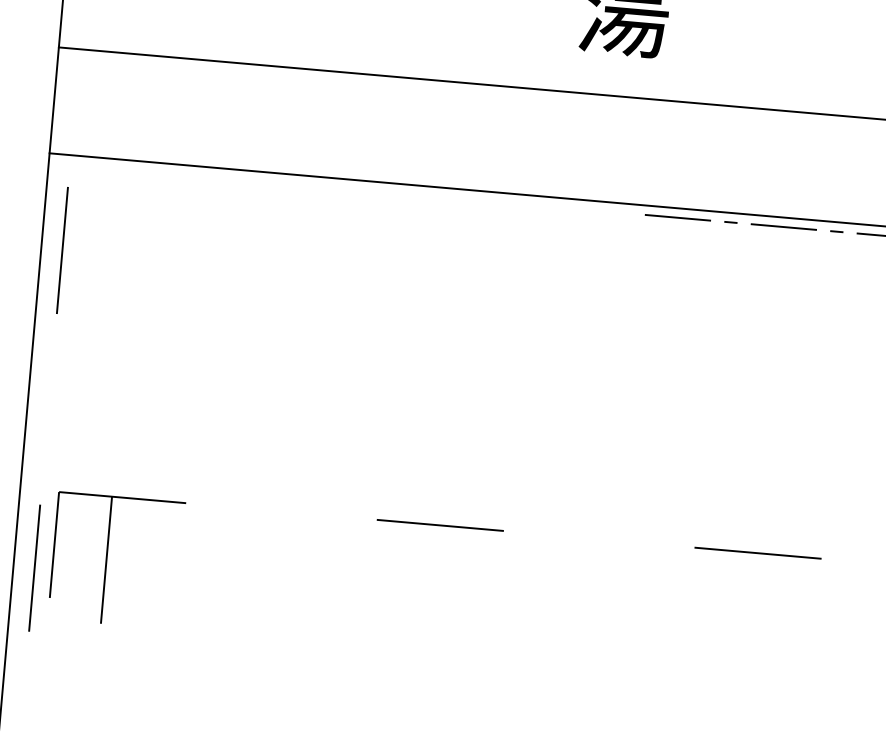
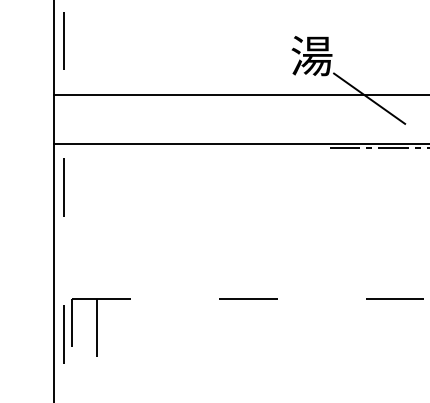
line: (740, 115) -> (369, 98), added

